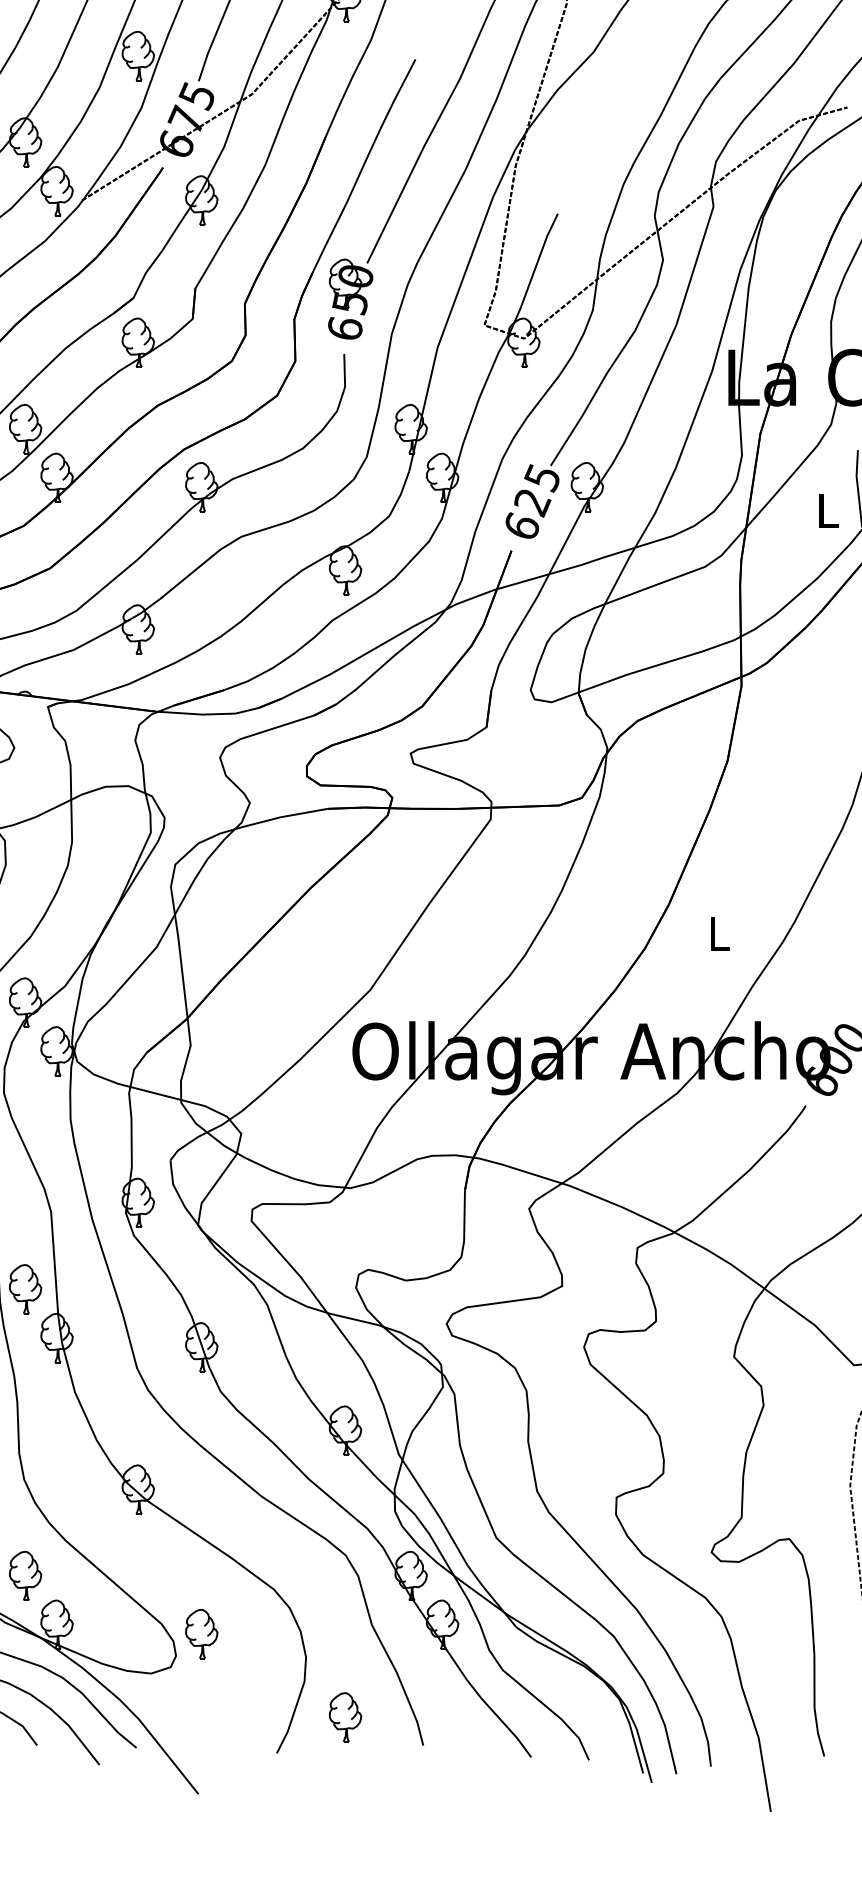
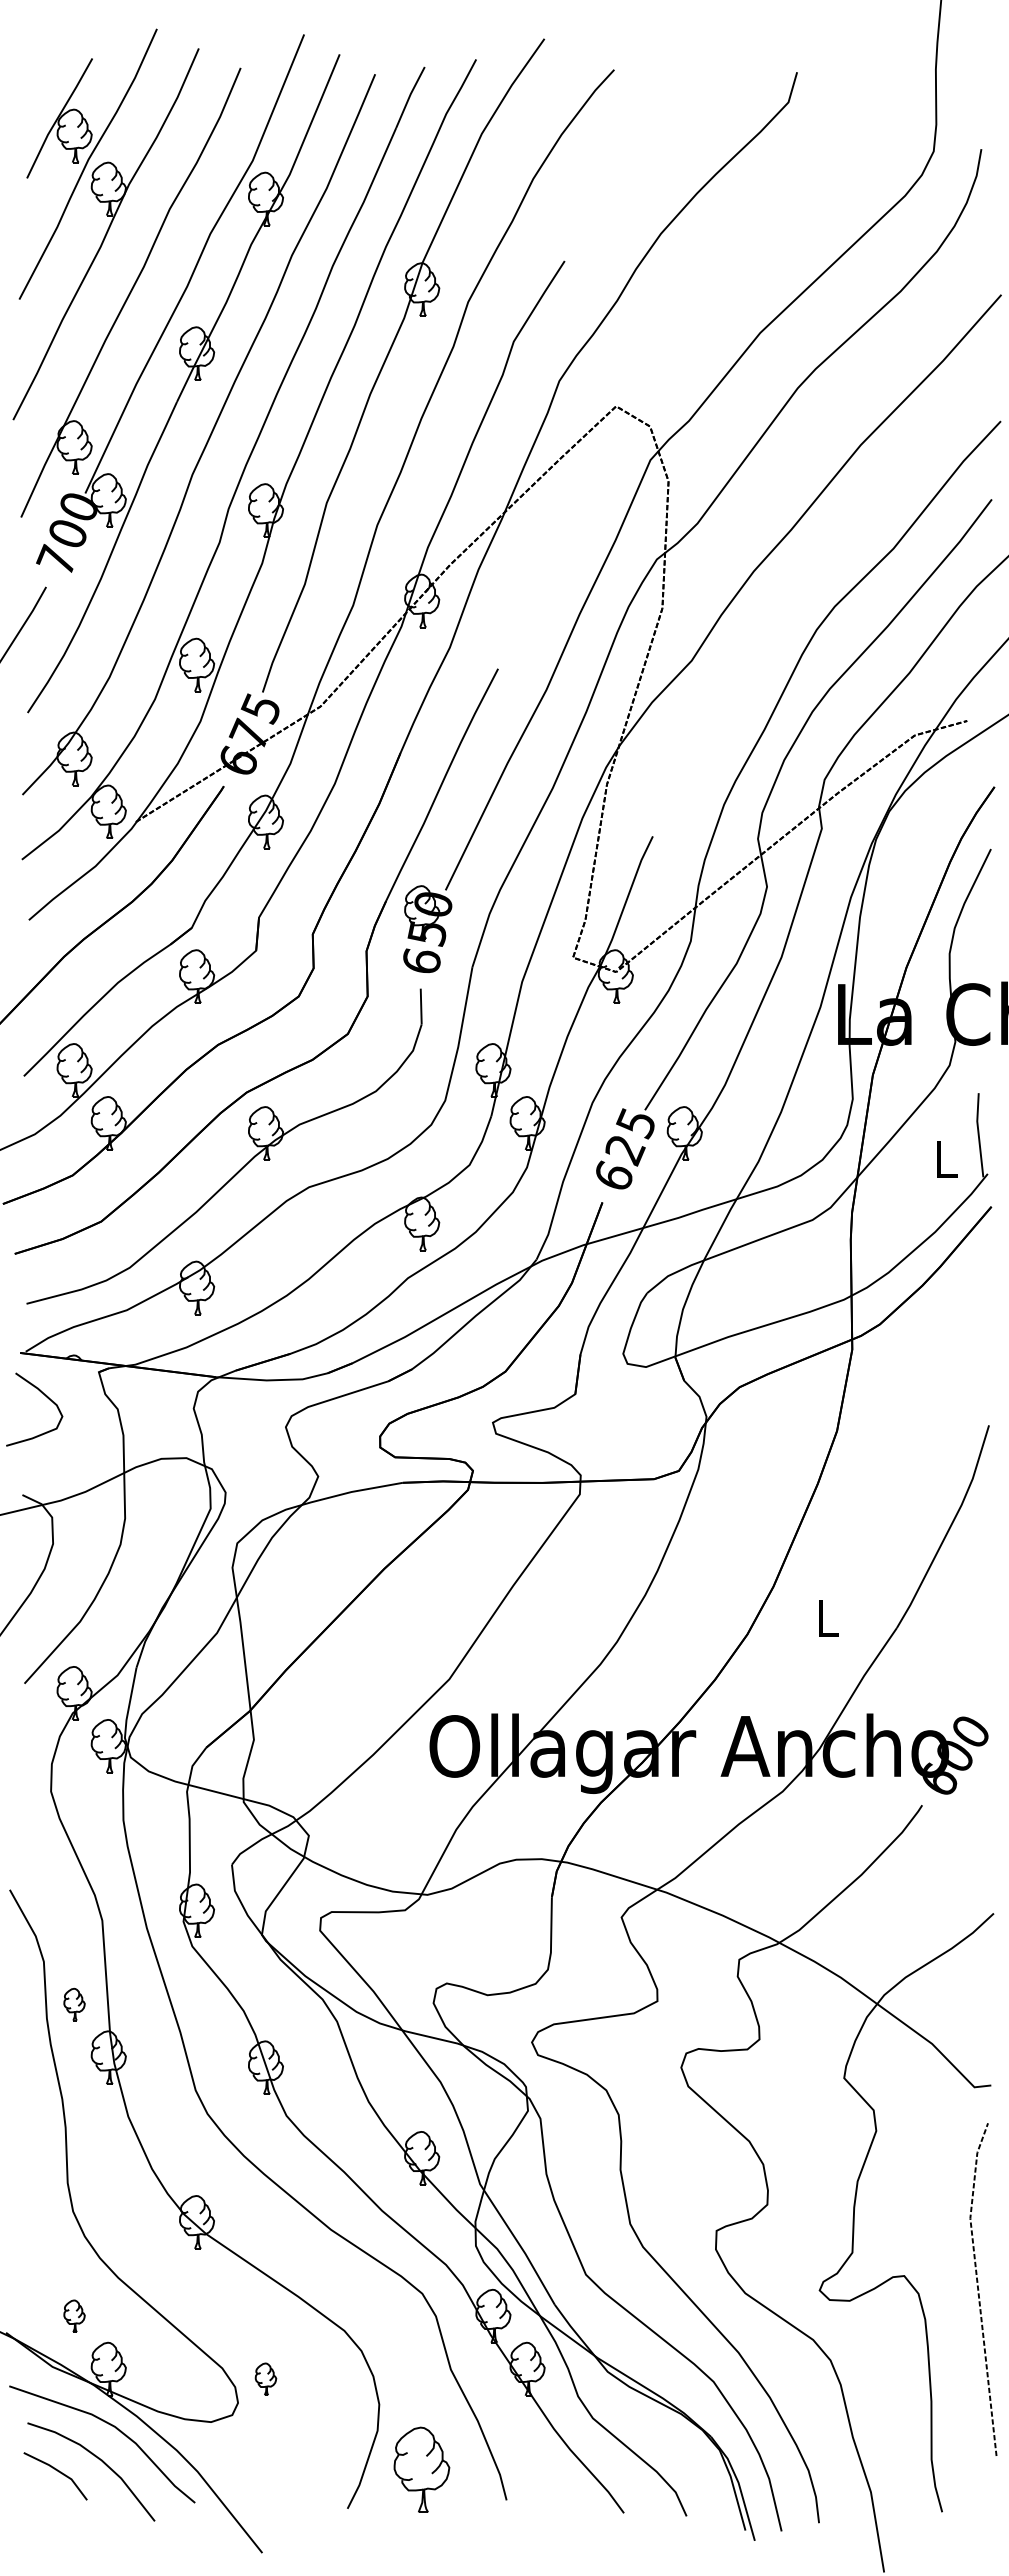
part: (25, 1289) -> (74, 2004), size x0.6
part: (25, 1576) -> (74, 2316), size x0.6
part: (201, 1634) -> (265, 2379), size x0.6
part: (345, 1717) -> (422, 2469), size x1.6

